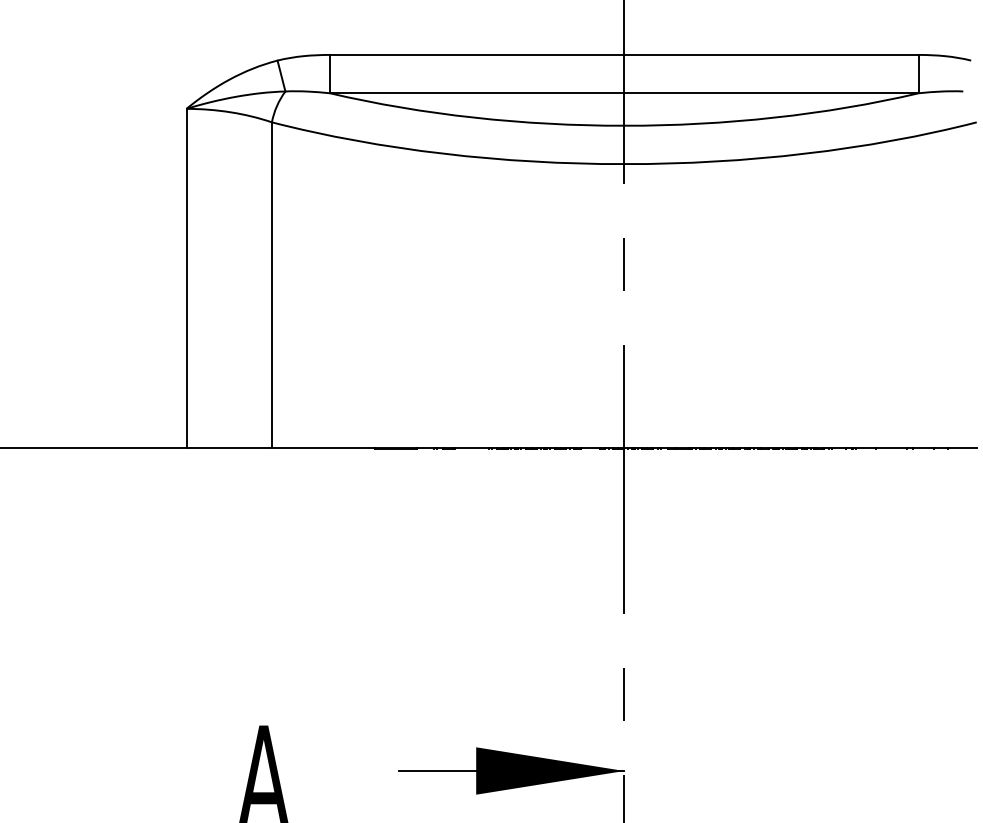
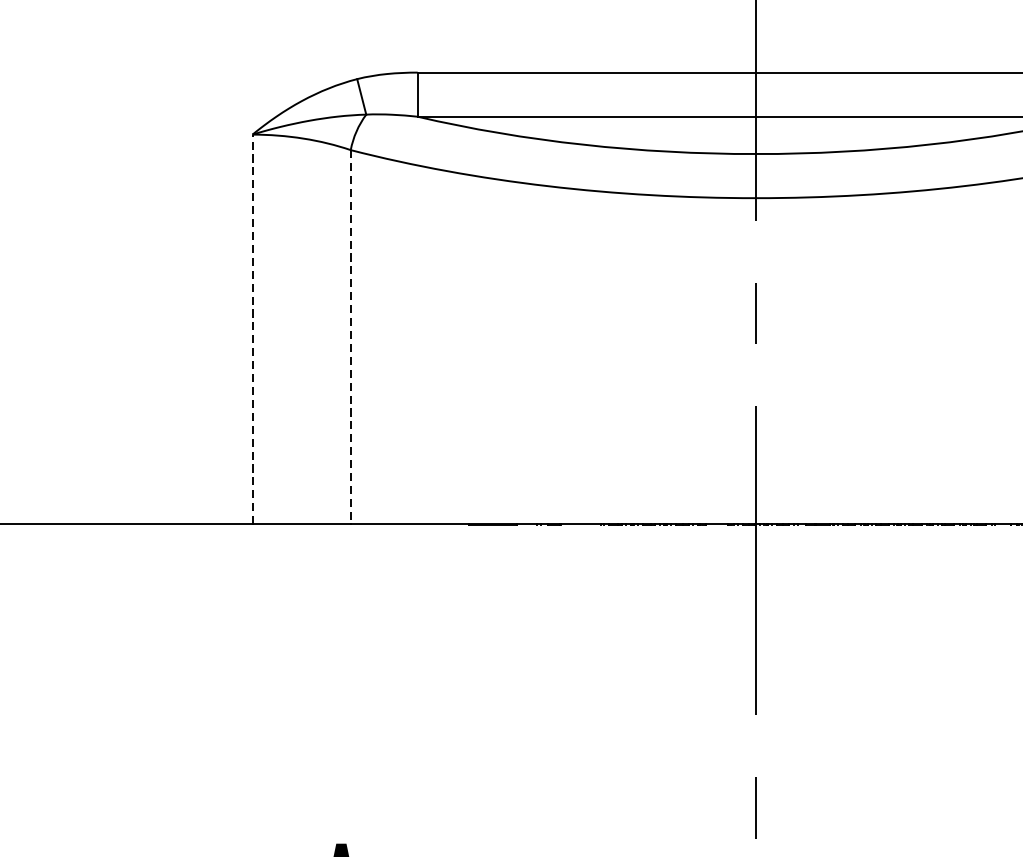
line: (186, 277) -> (252, 328), solid -> dashed
line: (271, 285) -> (350, 337), solid -> dashed

